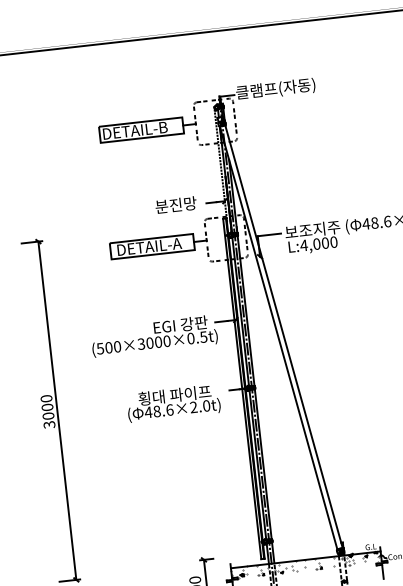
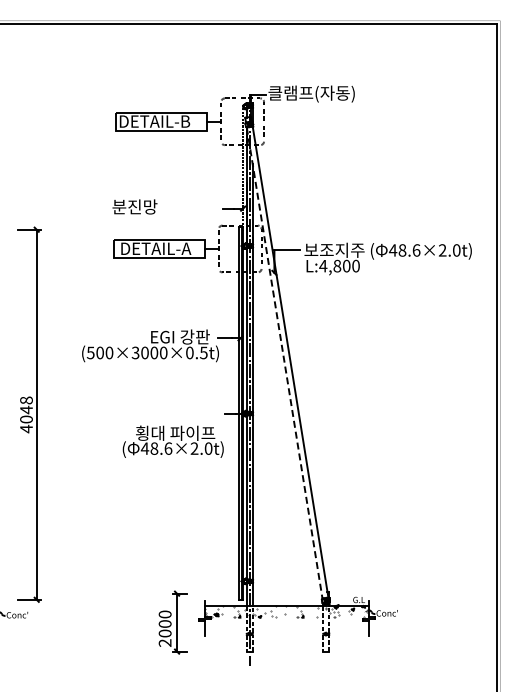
text: (175, 204) -> (134, 206), moved
text: (317, 244) -> (337, 266), L:4,000 -> L:4,800
line: (278, 338) -> (284, 363), solid -> dashed
text: (172, 403) -> (172, 441), moved
text: (47, 411) -> (26, 414), 3000 -> 4048

